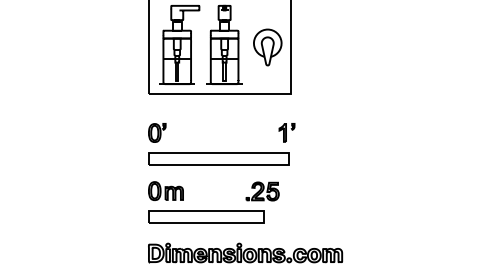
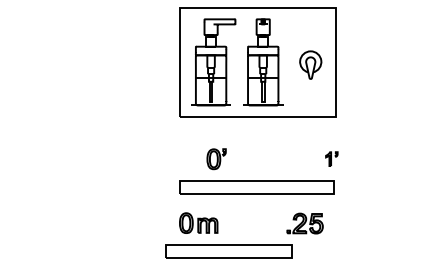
part: (267, 47) -> (310, 65), size x0.7
part: (157, 132) -> (216, 158), moved
part: (286, 132) -> (331, 158), size x0.7
part: (206, 216) -> (228, 251), moved

